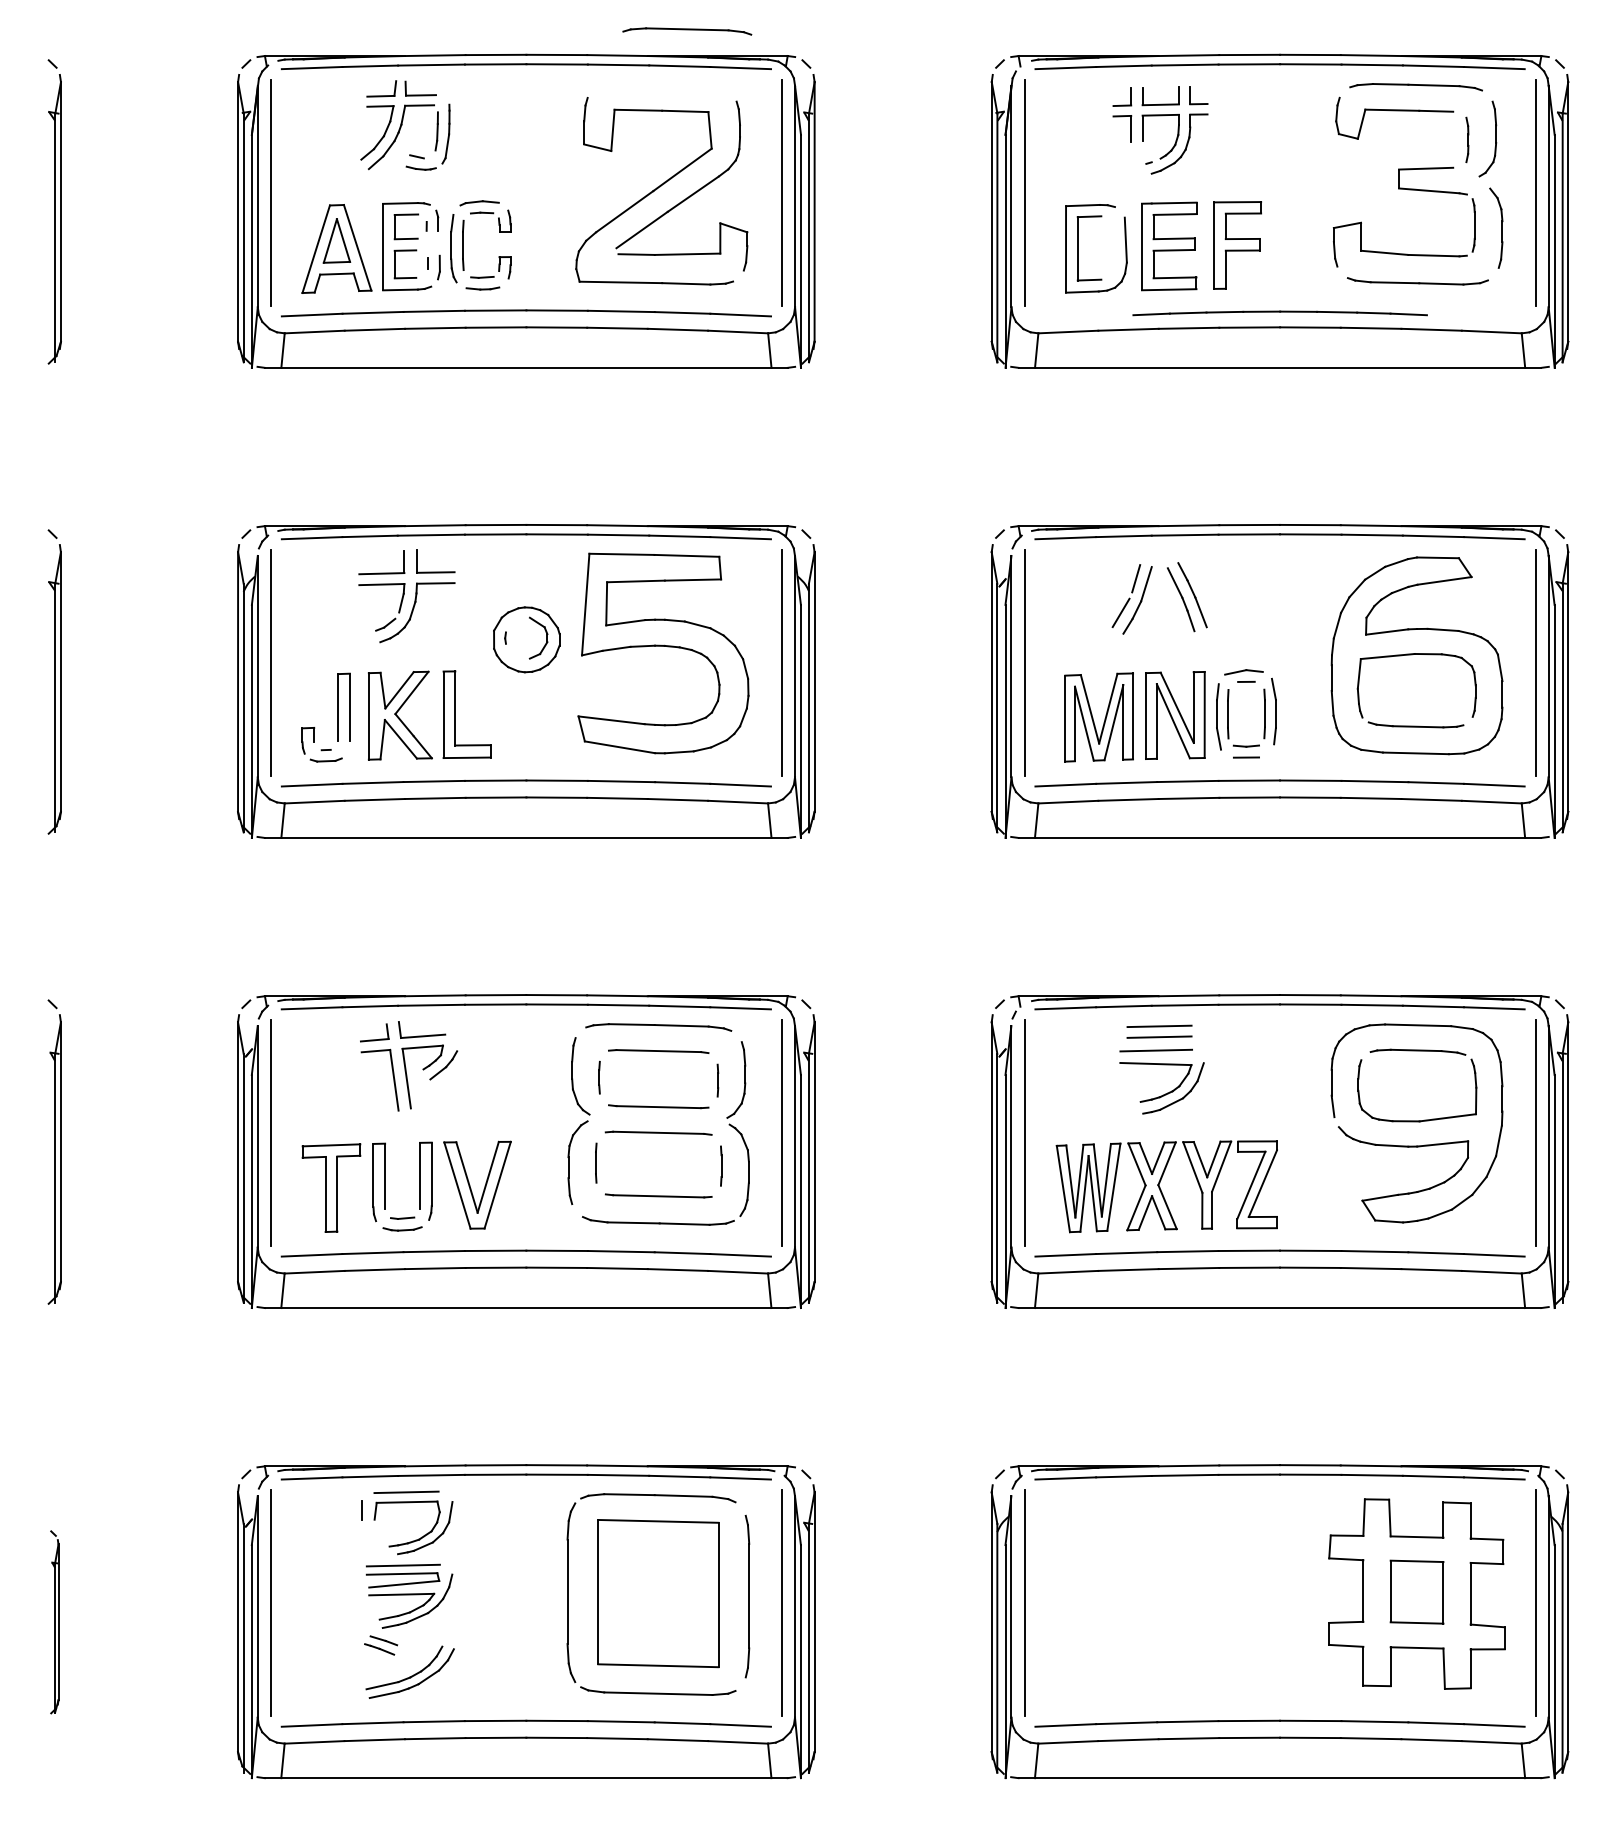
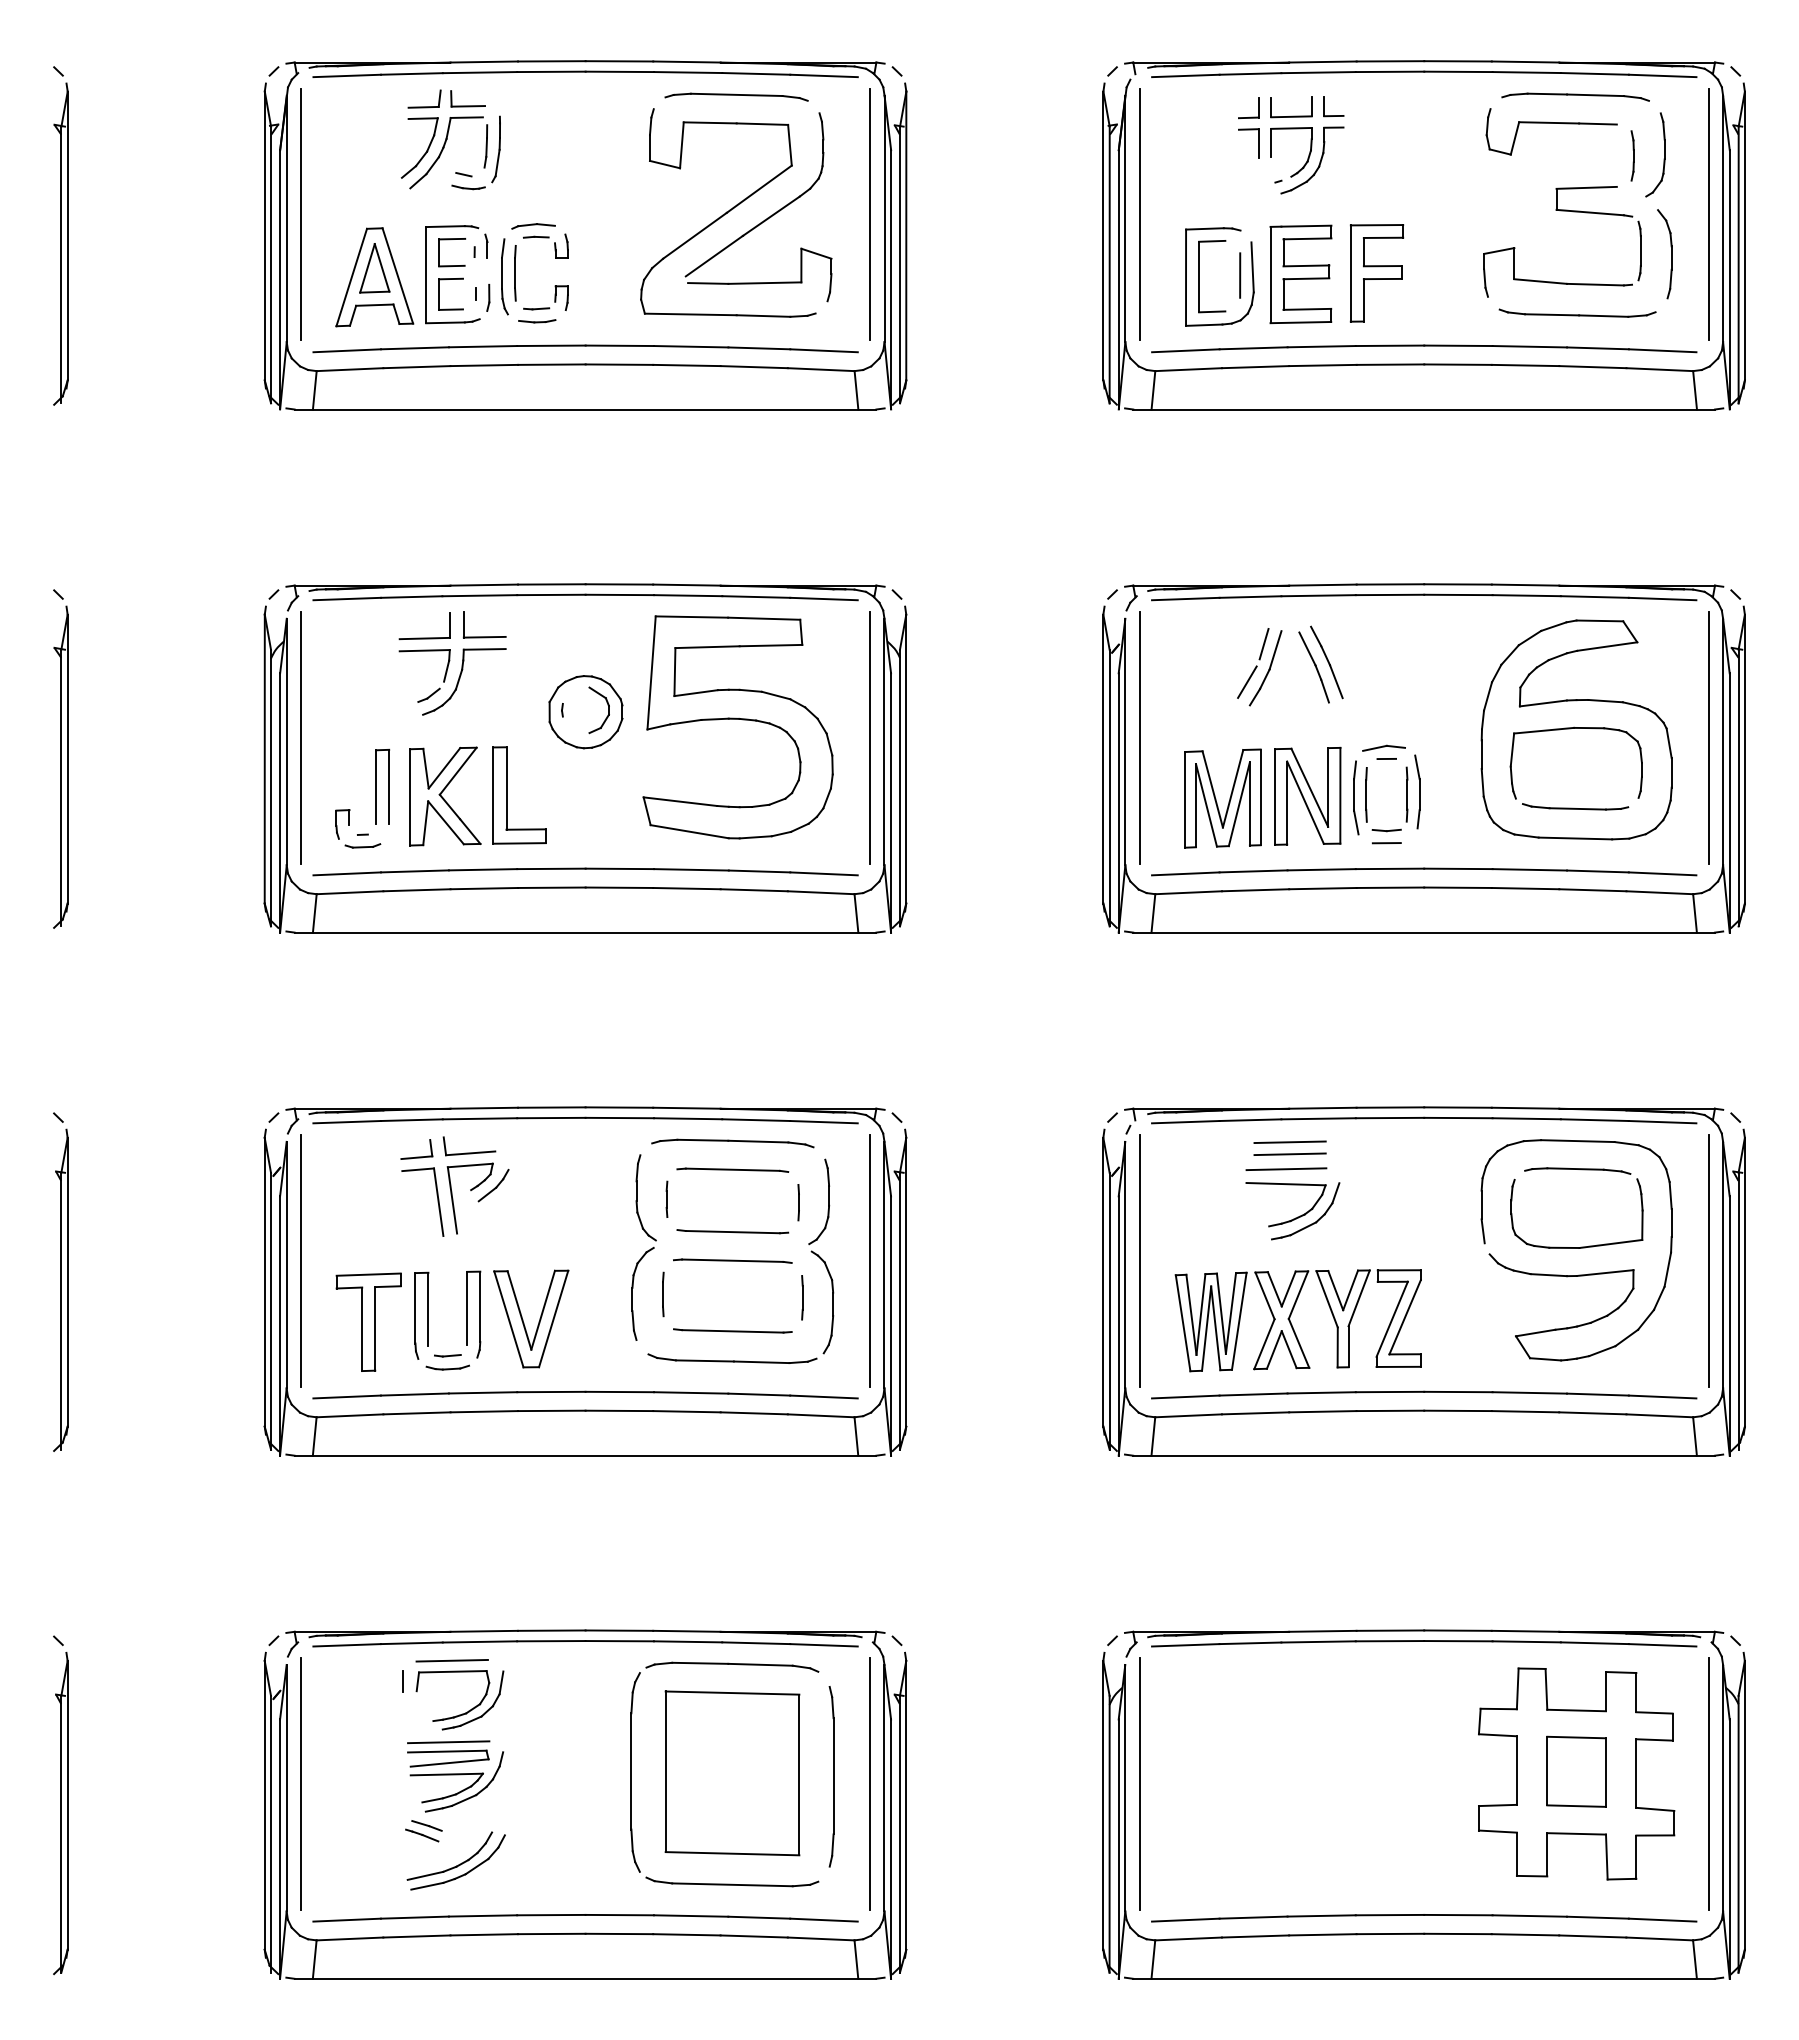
part: (687, 30) -> (736, 96), moved
line: (1114, 247) -> (1240, 275), added
part: (1280, 313) -> (1424, 348), size x1.67
part: (54, 1622) -> (60, 1805), size x1.67

